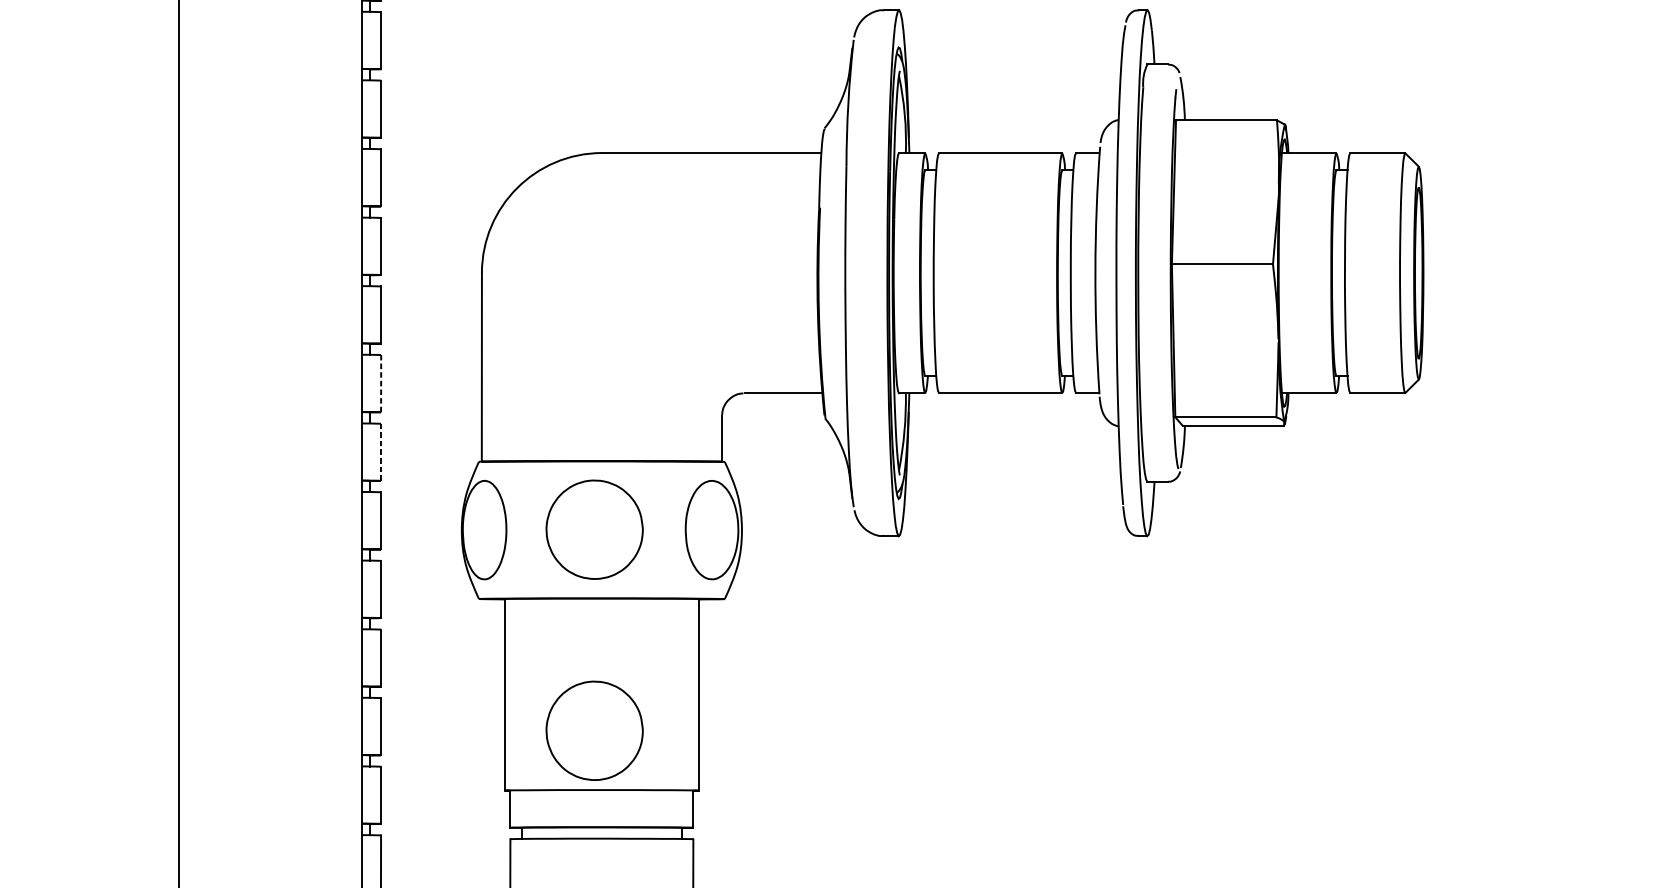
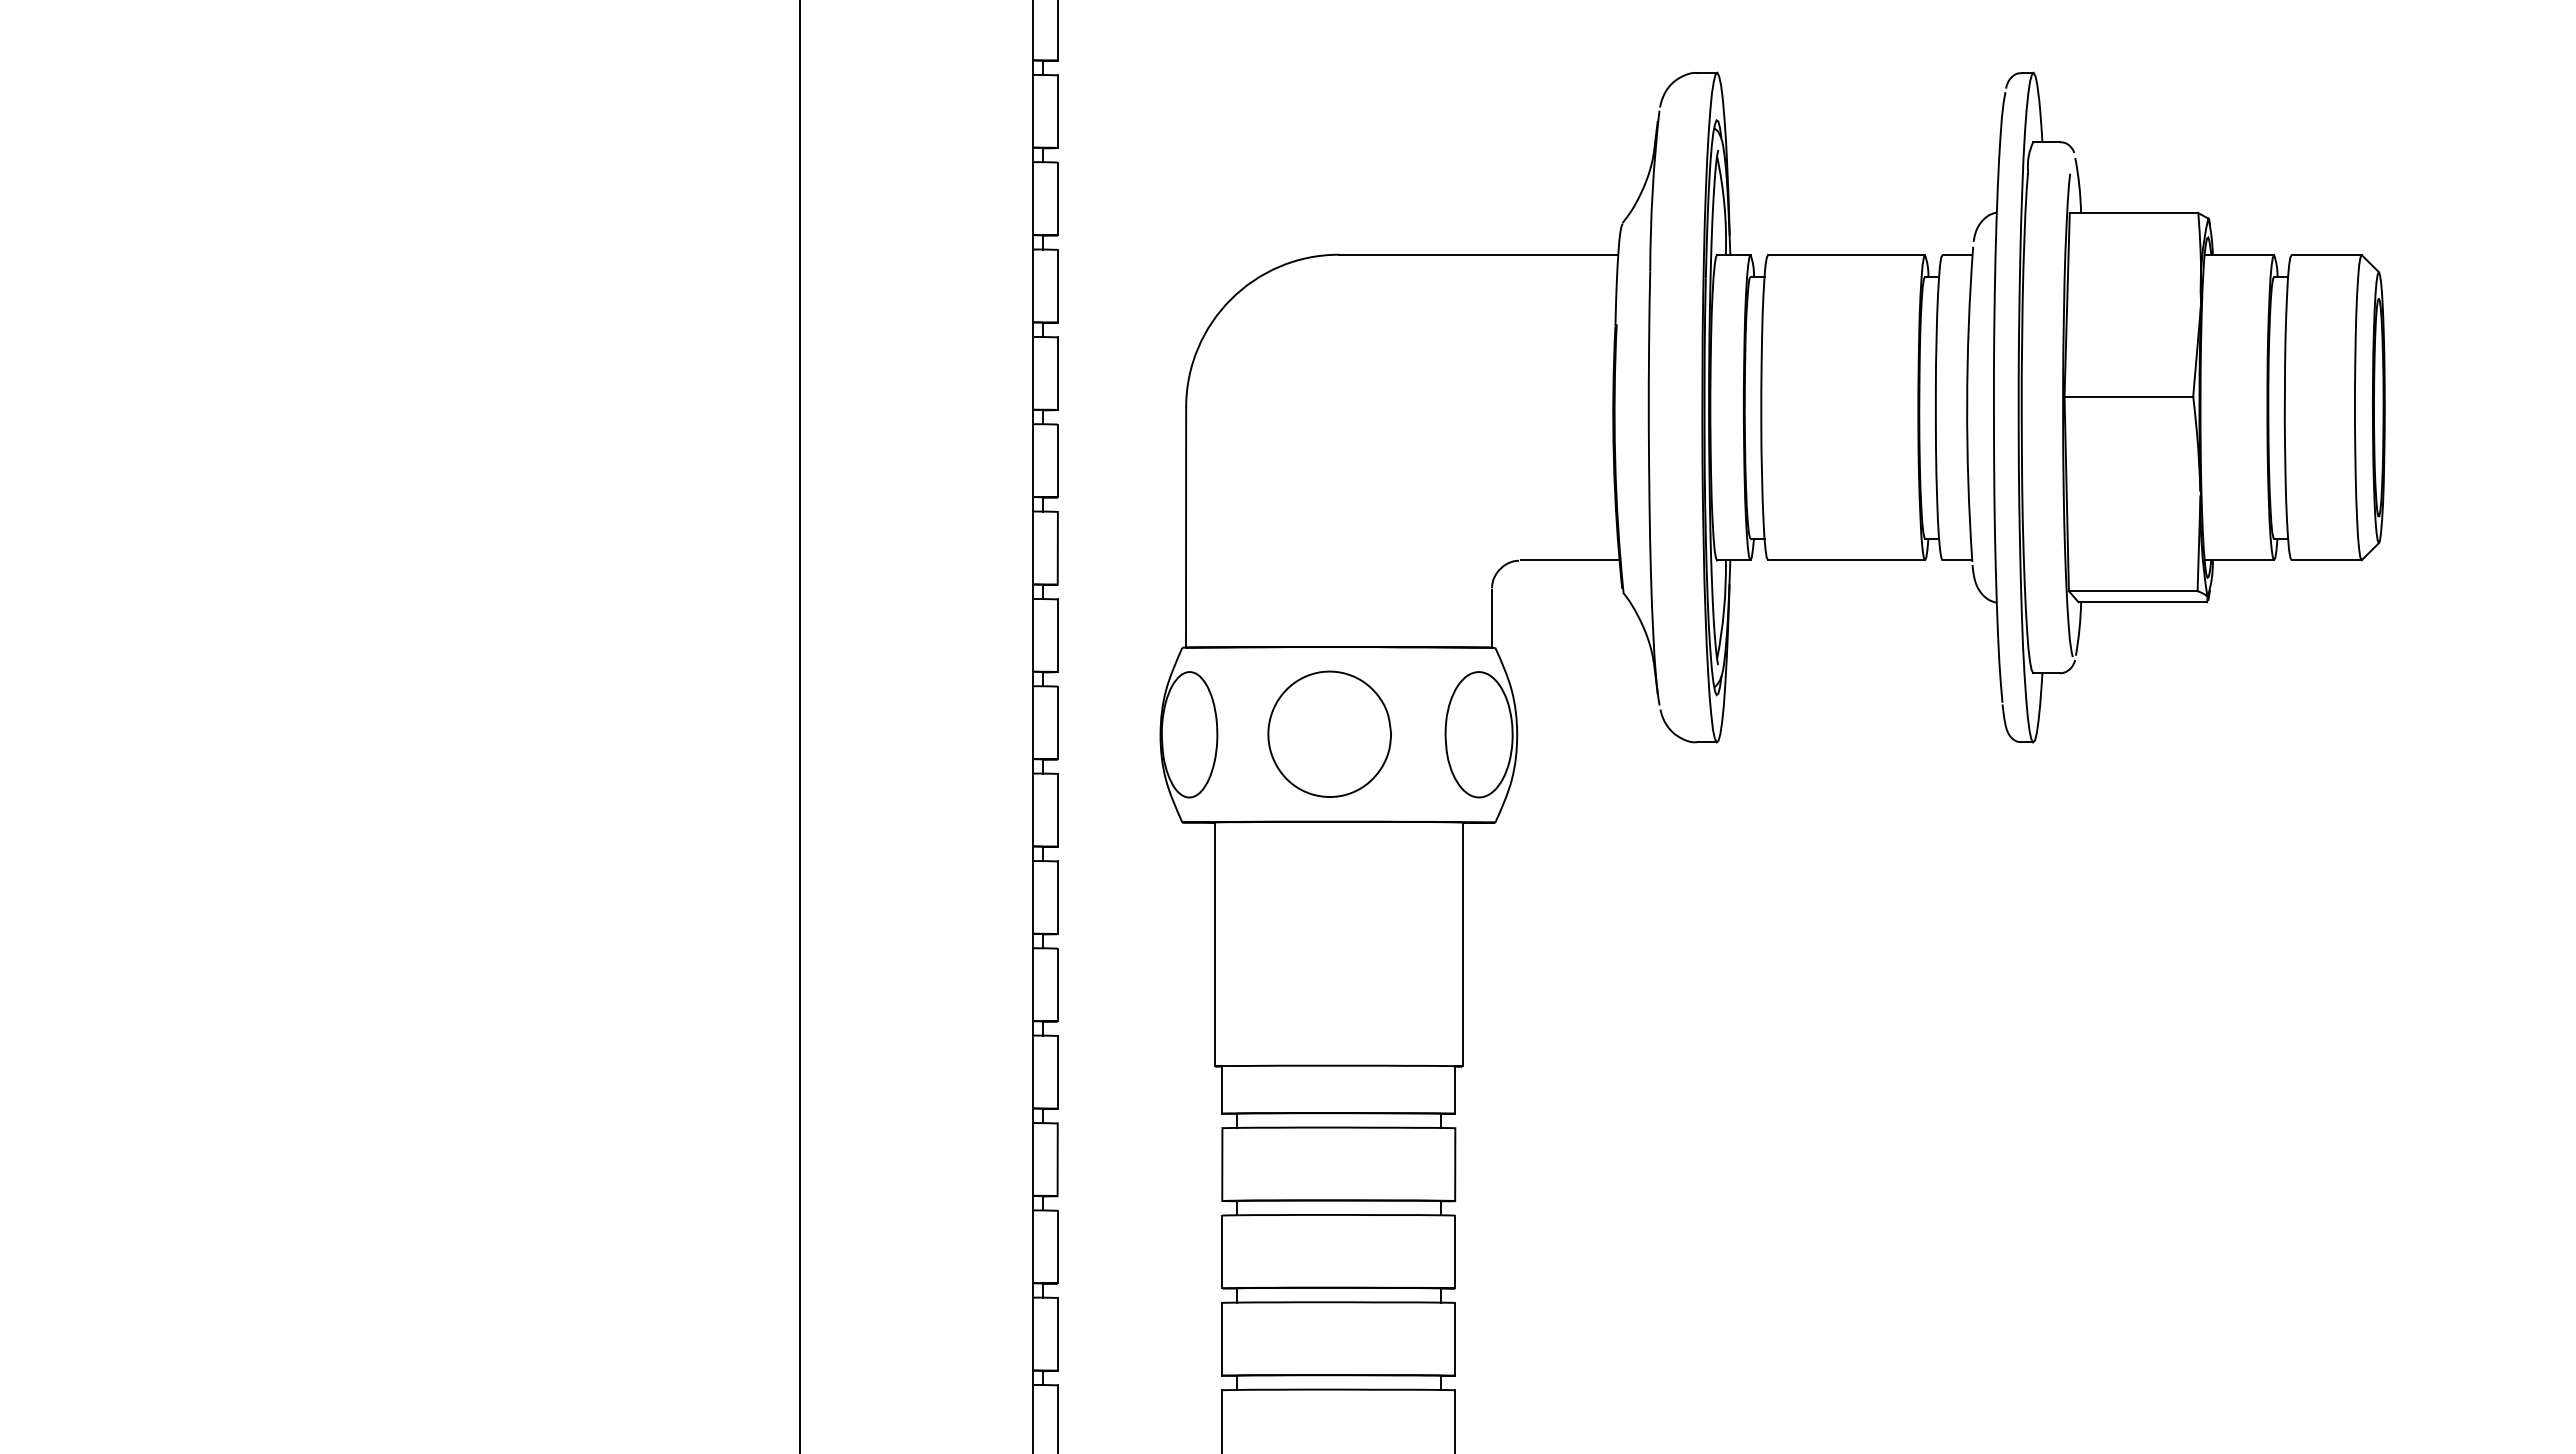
line: (380, 383) -> (1057, 547), dashed -> solid
line: (380, 452) -> (1057, 635), dashed -> solid
part: (594, 730) -> (1329, 989), removed

